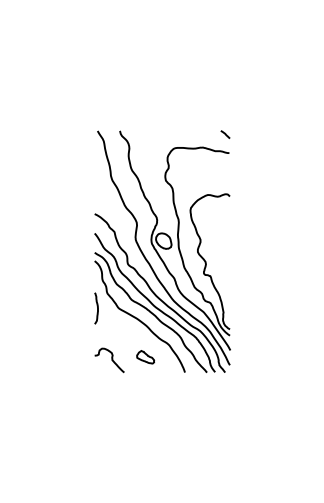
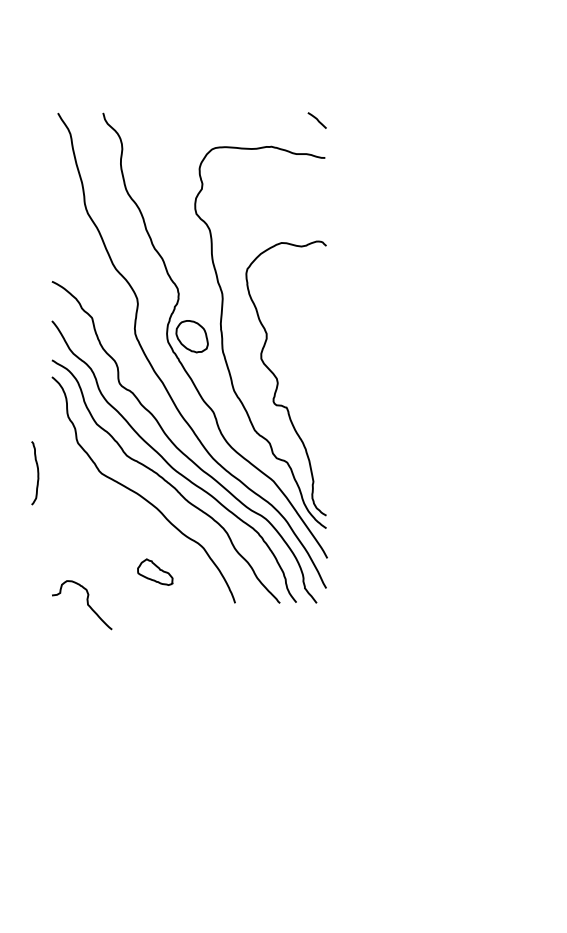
curve: (97, 308) -> (37, 473), moved
curve: (111, 360) -> (86, 605), moved

